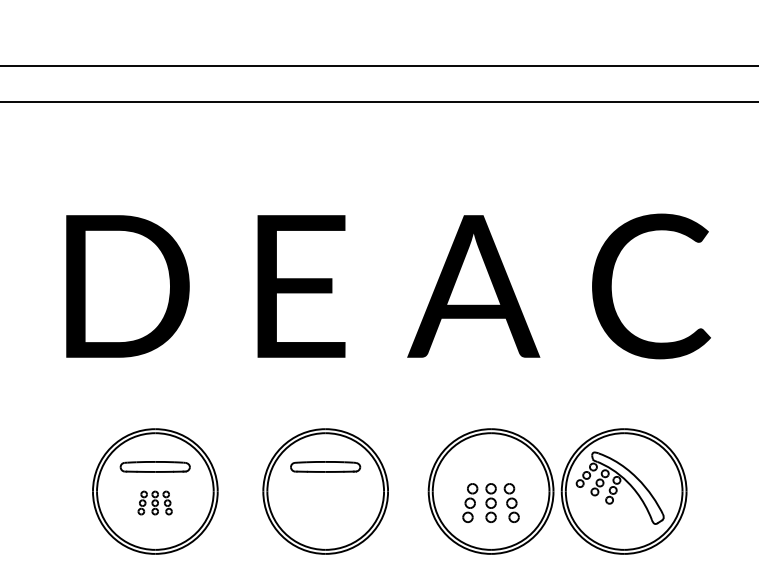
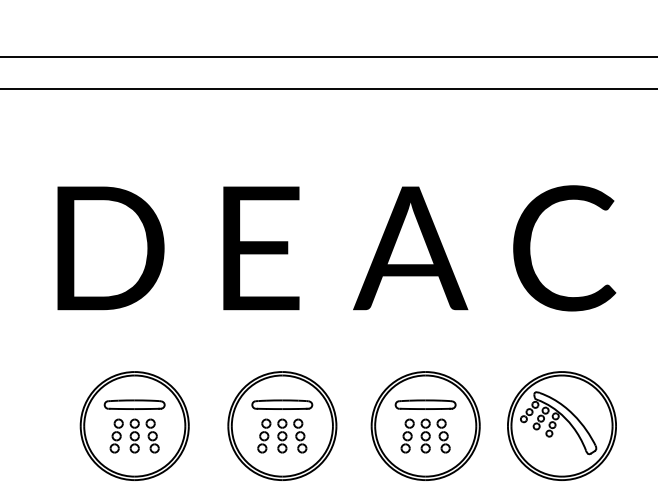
part: (490, 466) -> (425, 404), added
part: (623, 490) -> (561, 425), moved
part: (155, 502) -> (134, 435), size x1.67
part: (325, 502) -> (282, 435), added

